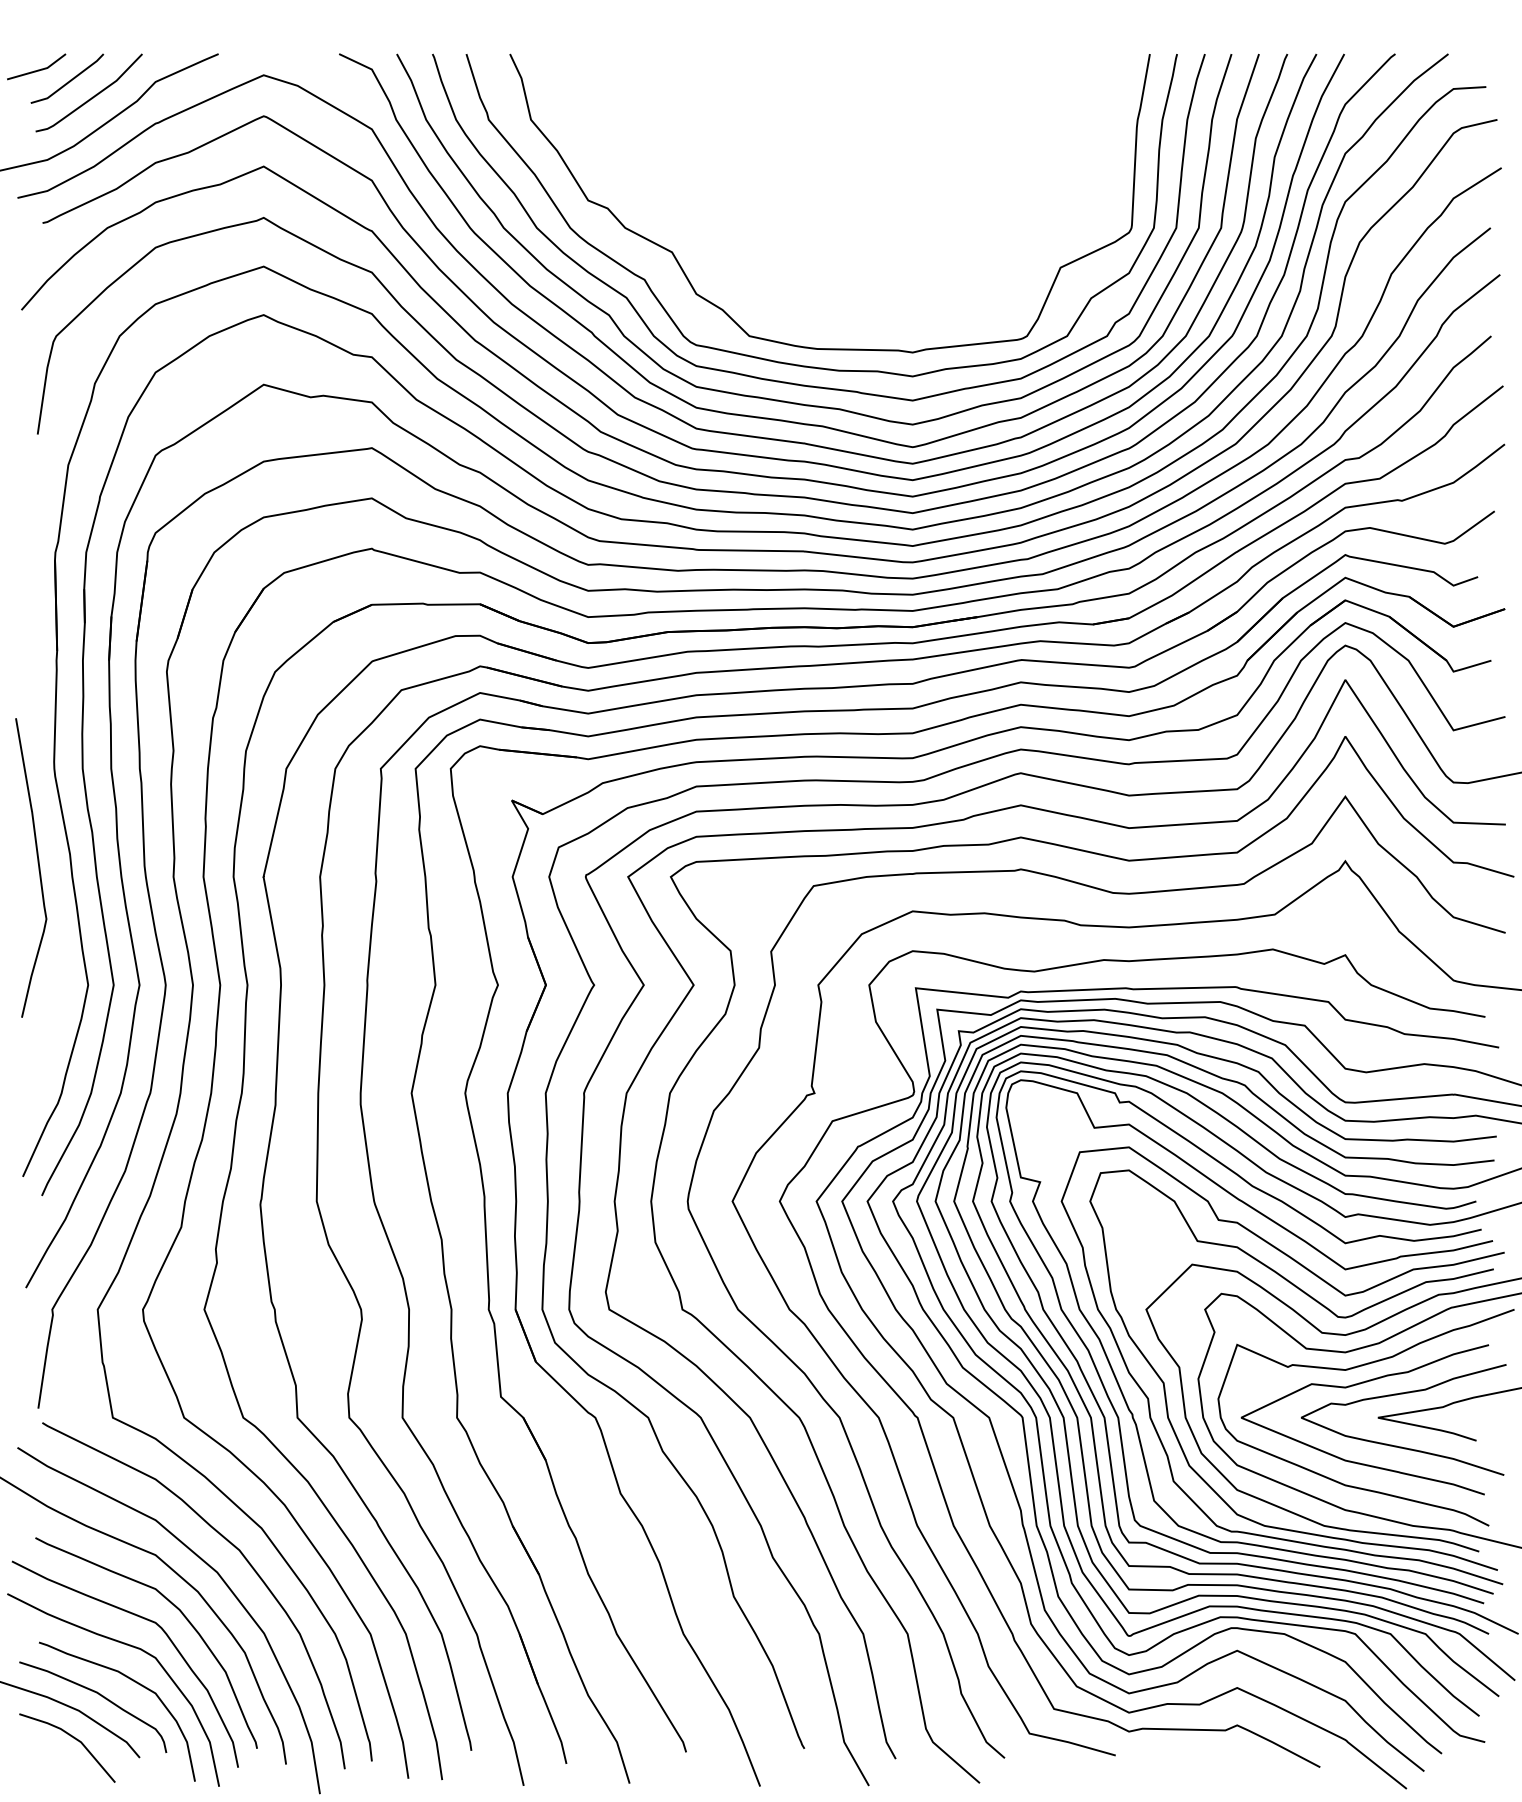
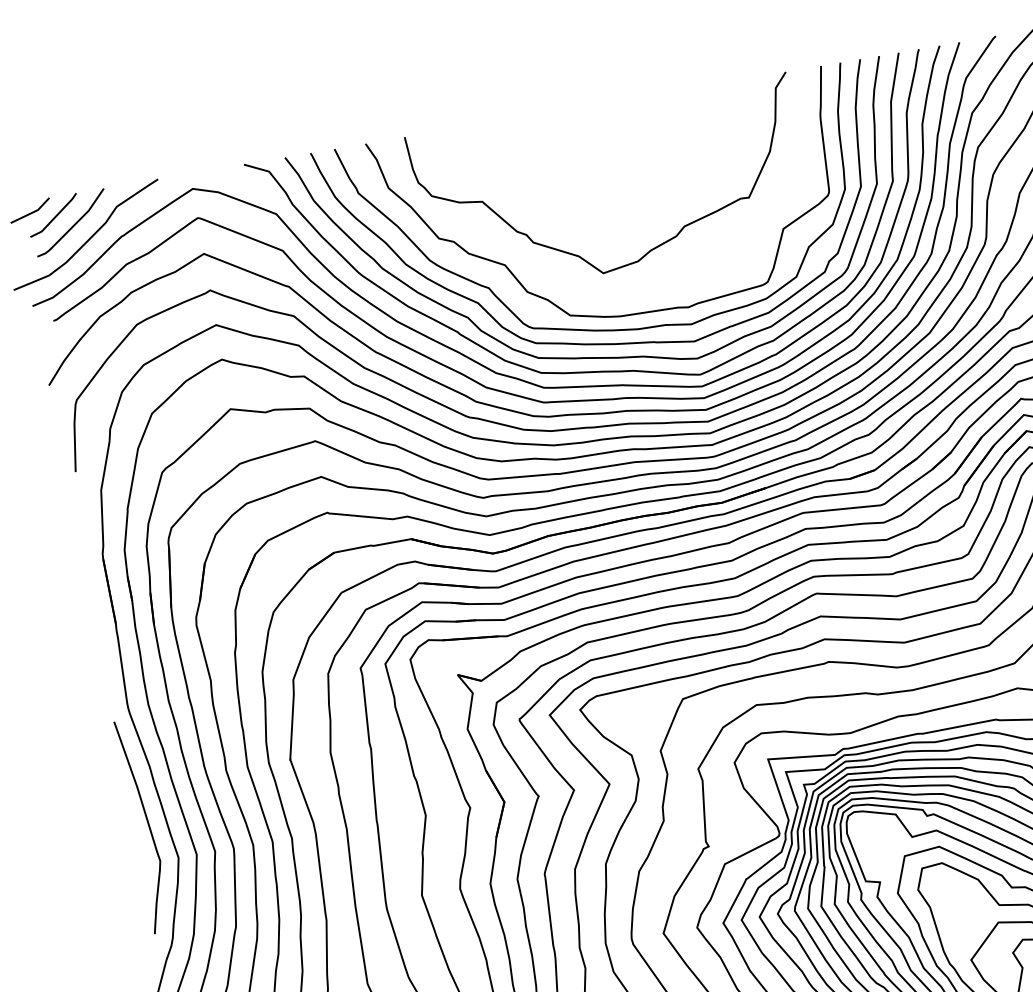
curve: (775, 256) -> (579, 255), added
curve: (38, 867) -> (148, 825), moved

